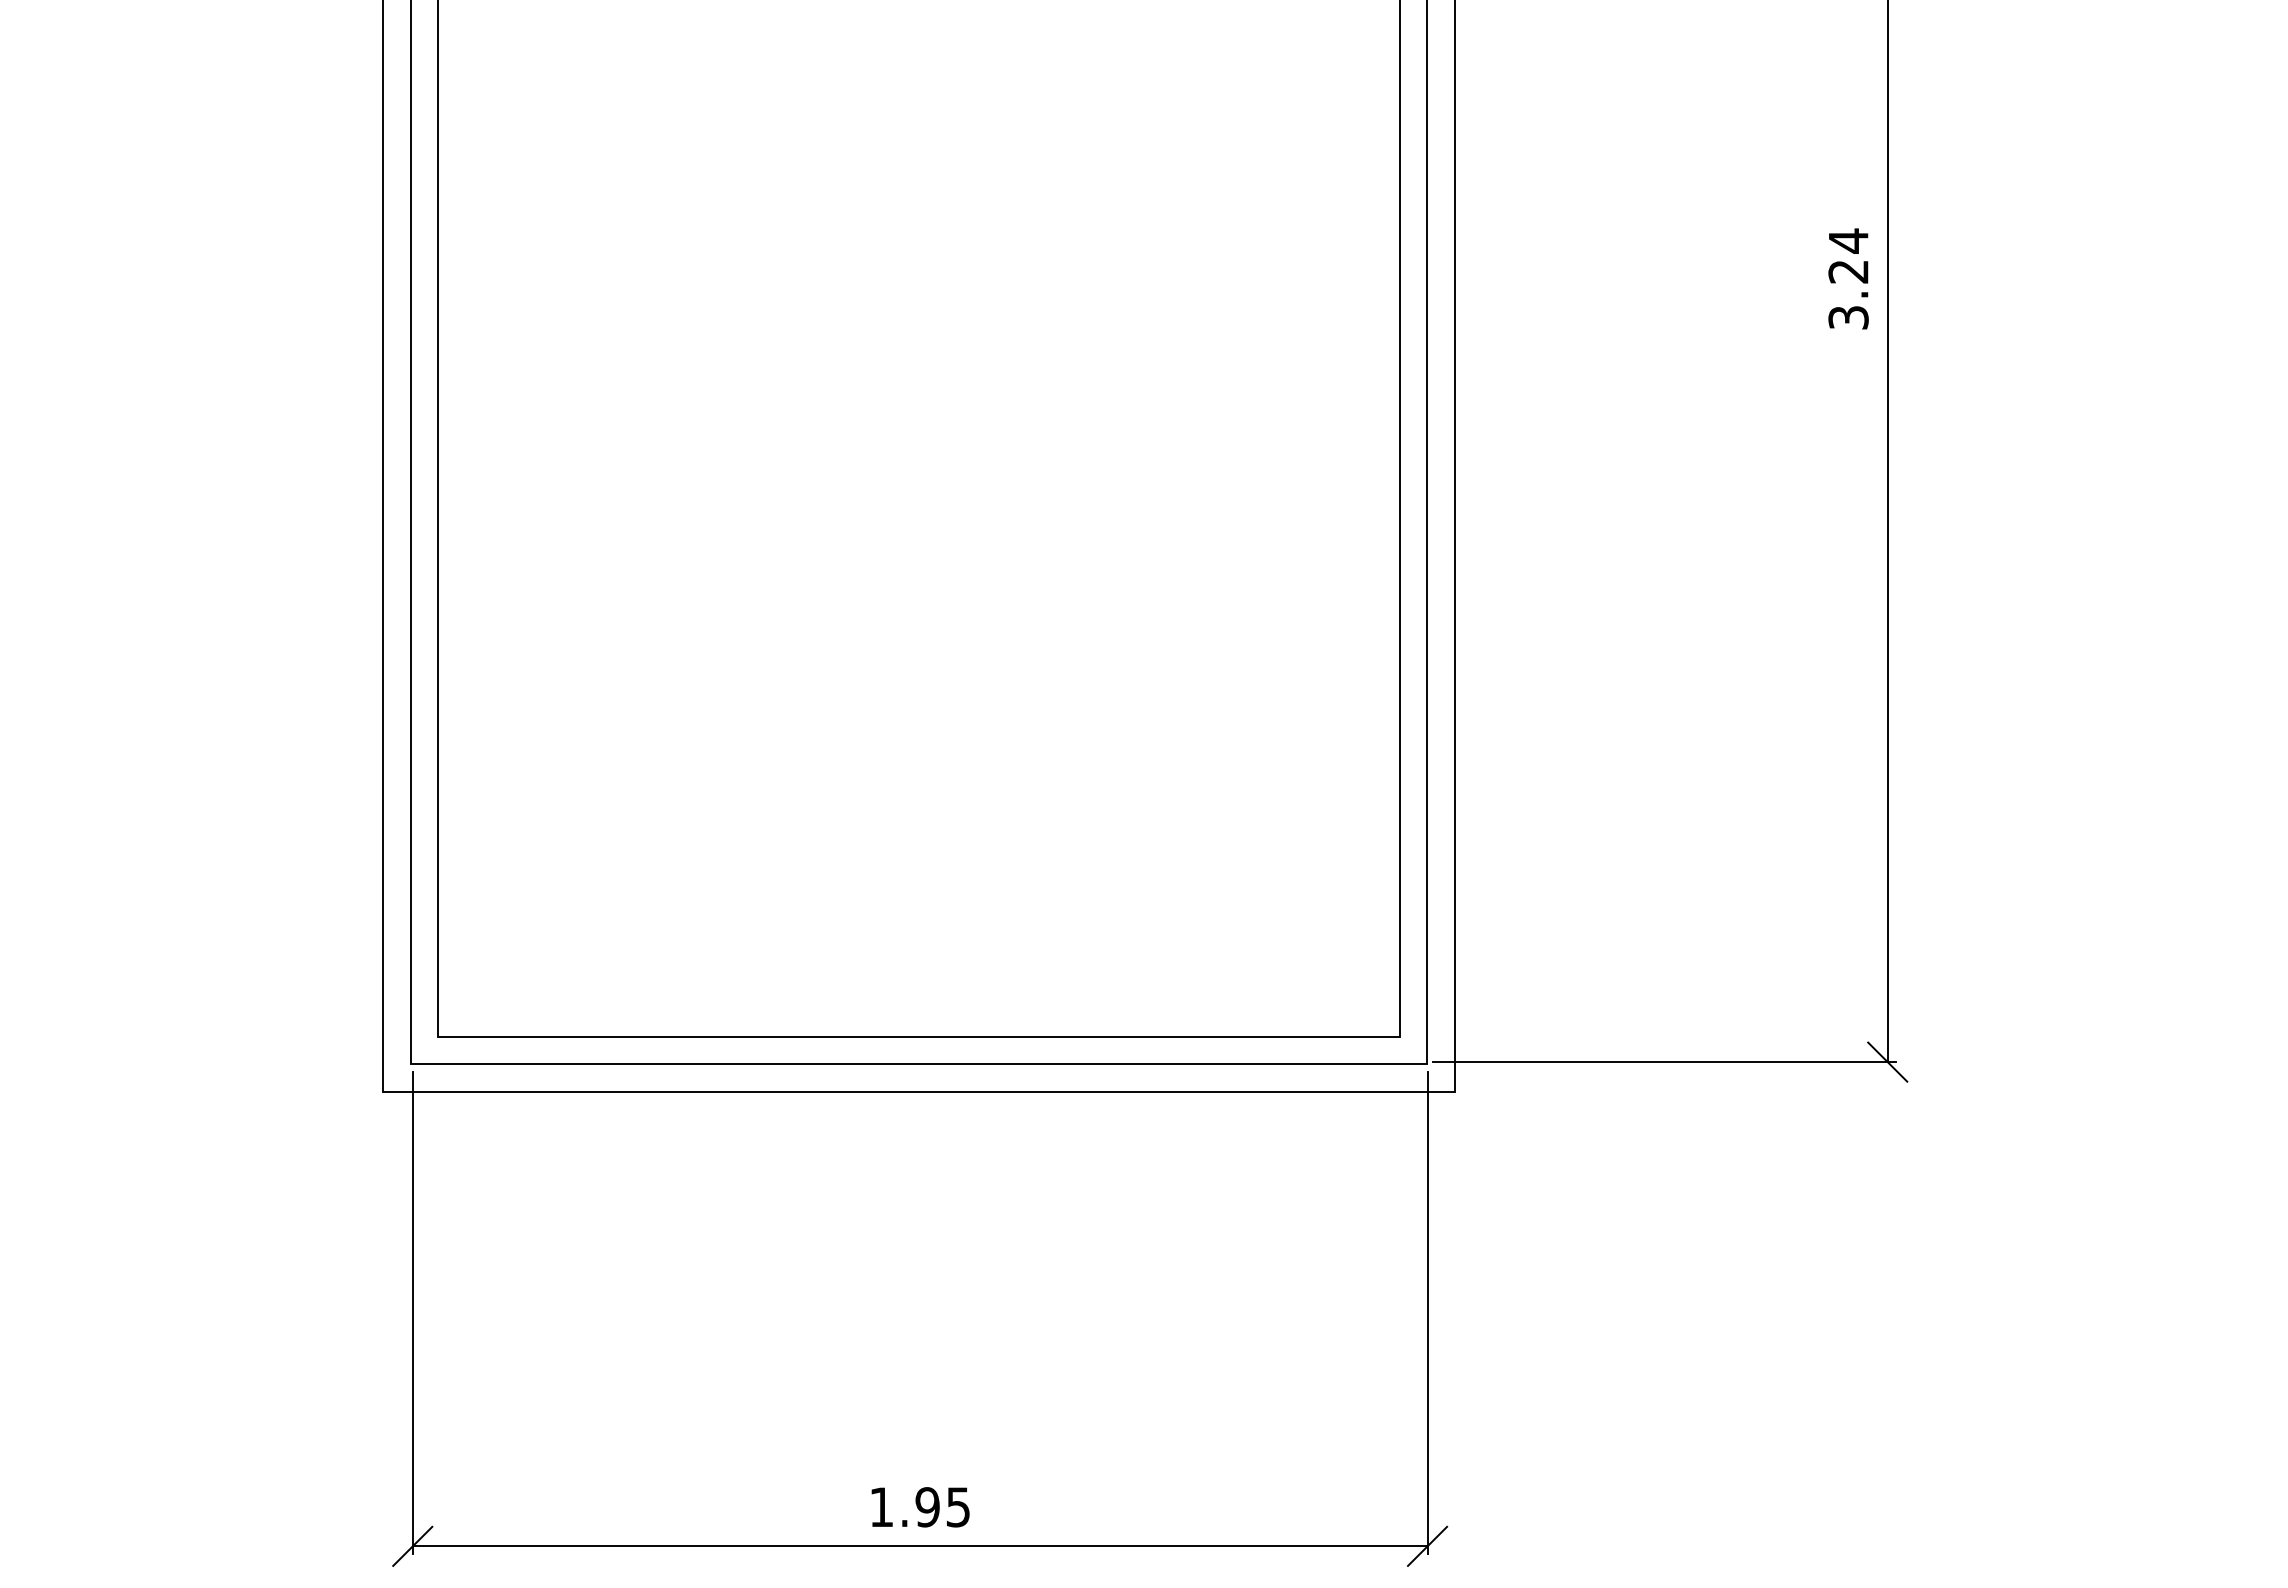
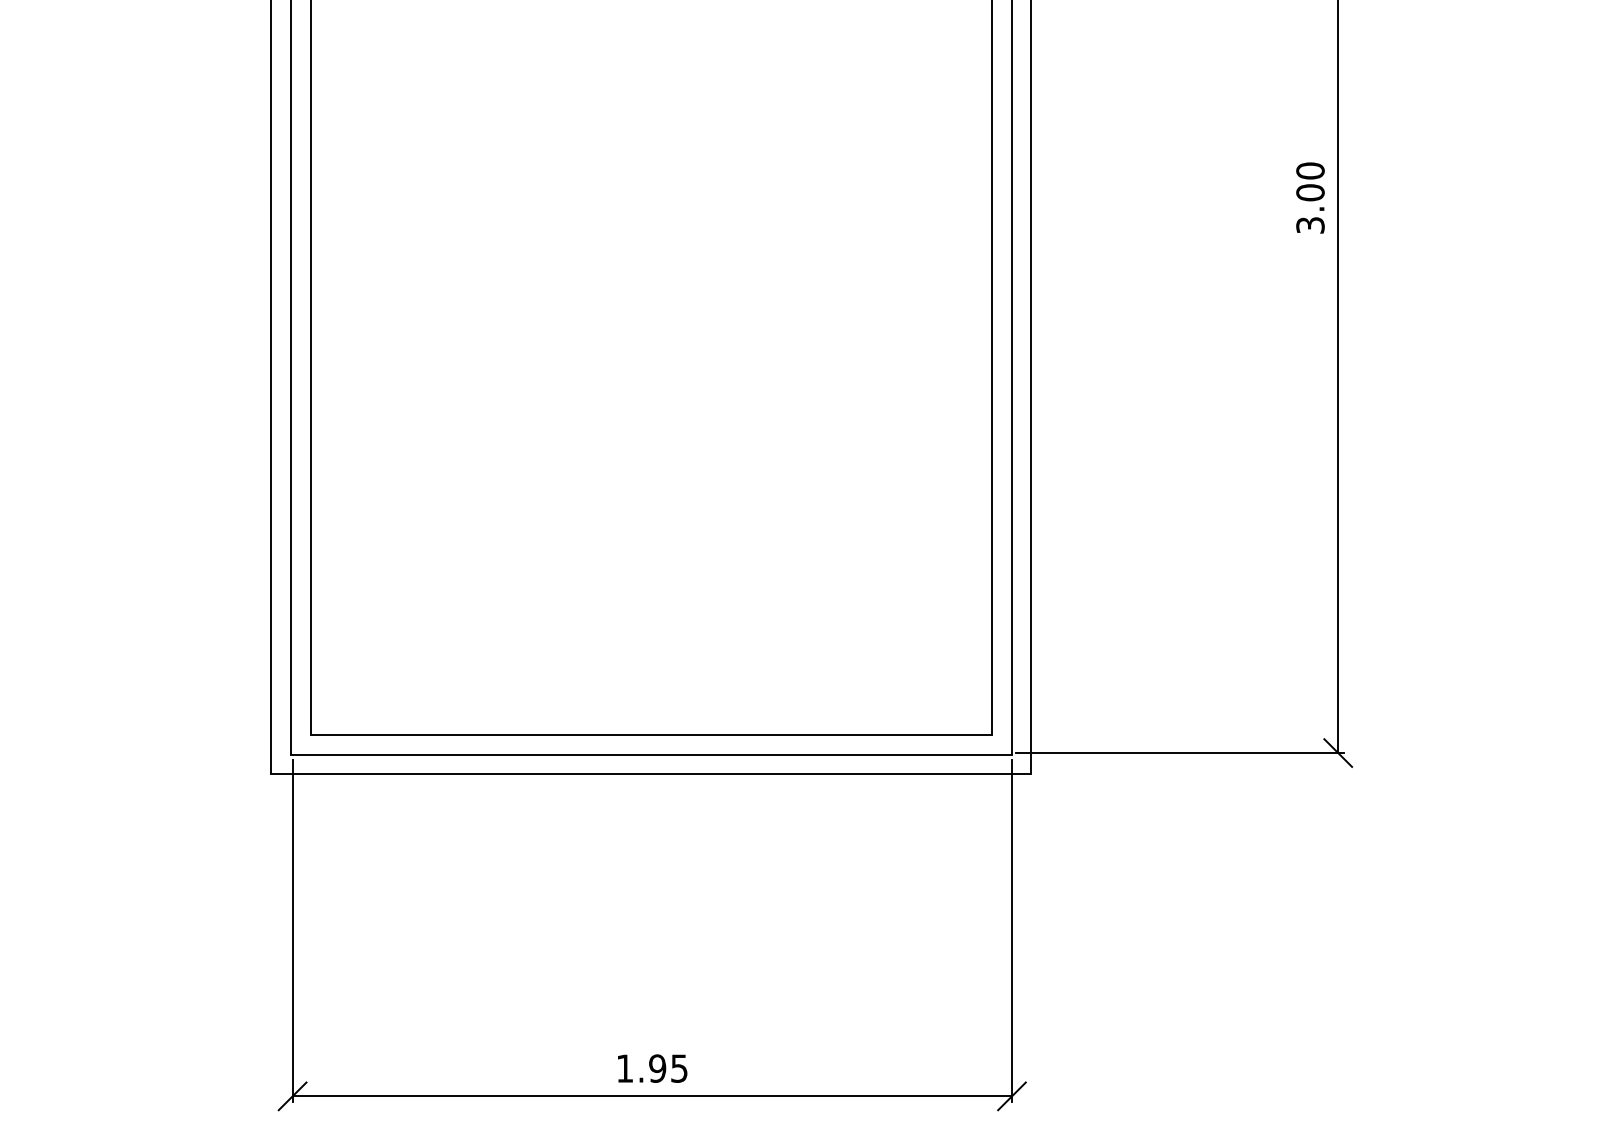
text: (1848, 255) -> (1310, 181), 3.24 -> 3.00

